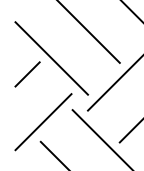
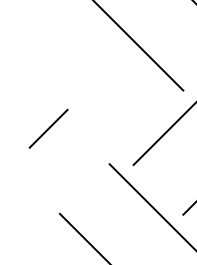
line: (51, 58) -> (76, 83), removed
line: (27, 74) -> (48, 128), moved
line: (43, 122) -> (64, 183), removed

